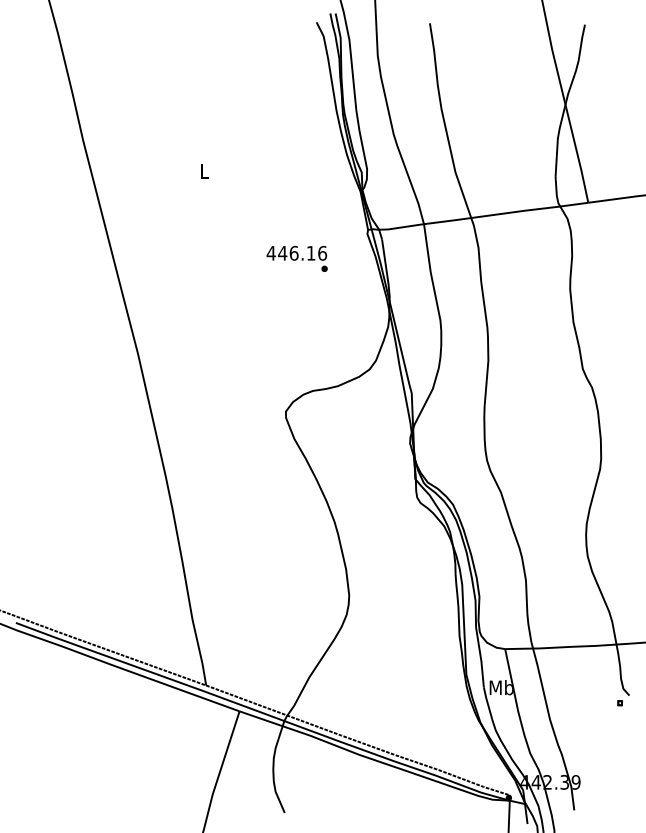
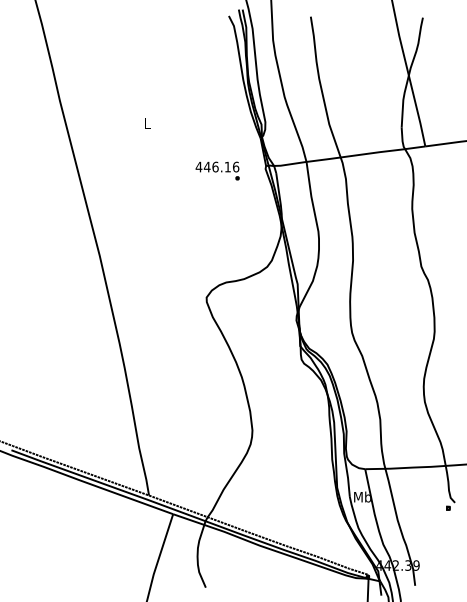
text: (296, 258) -> (217, 170), moved

